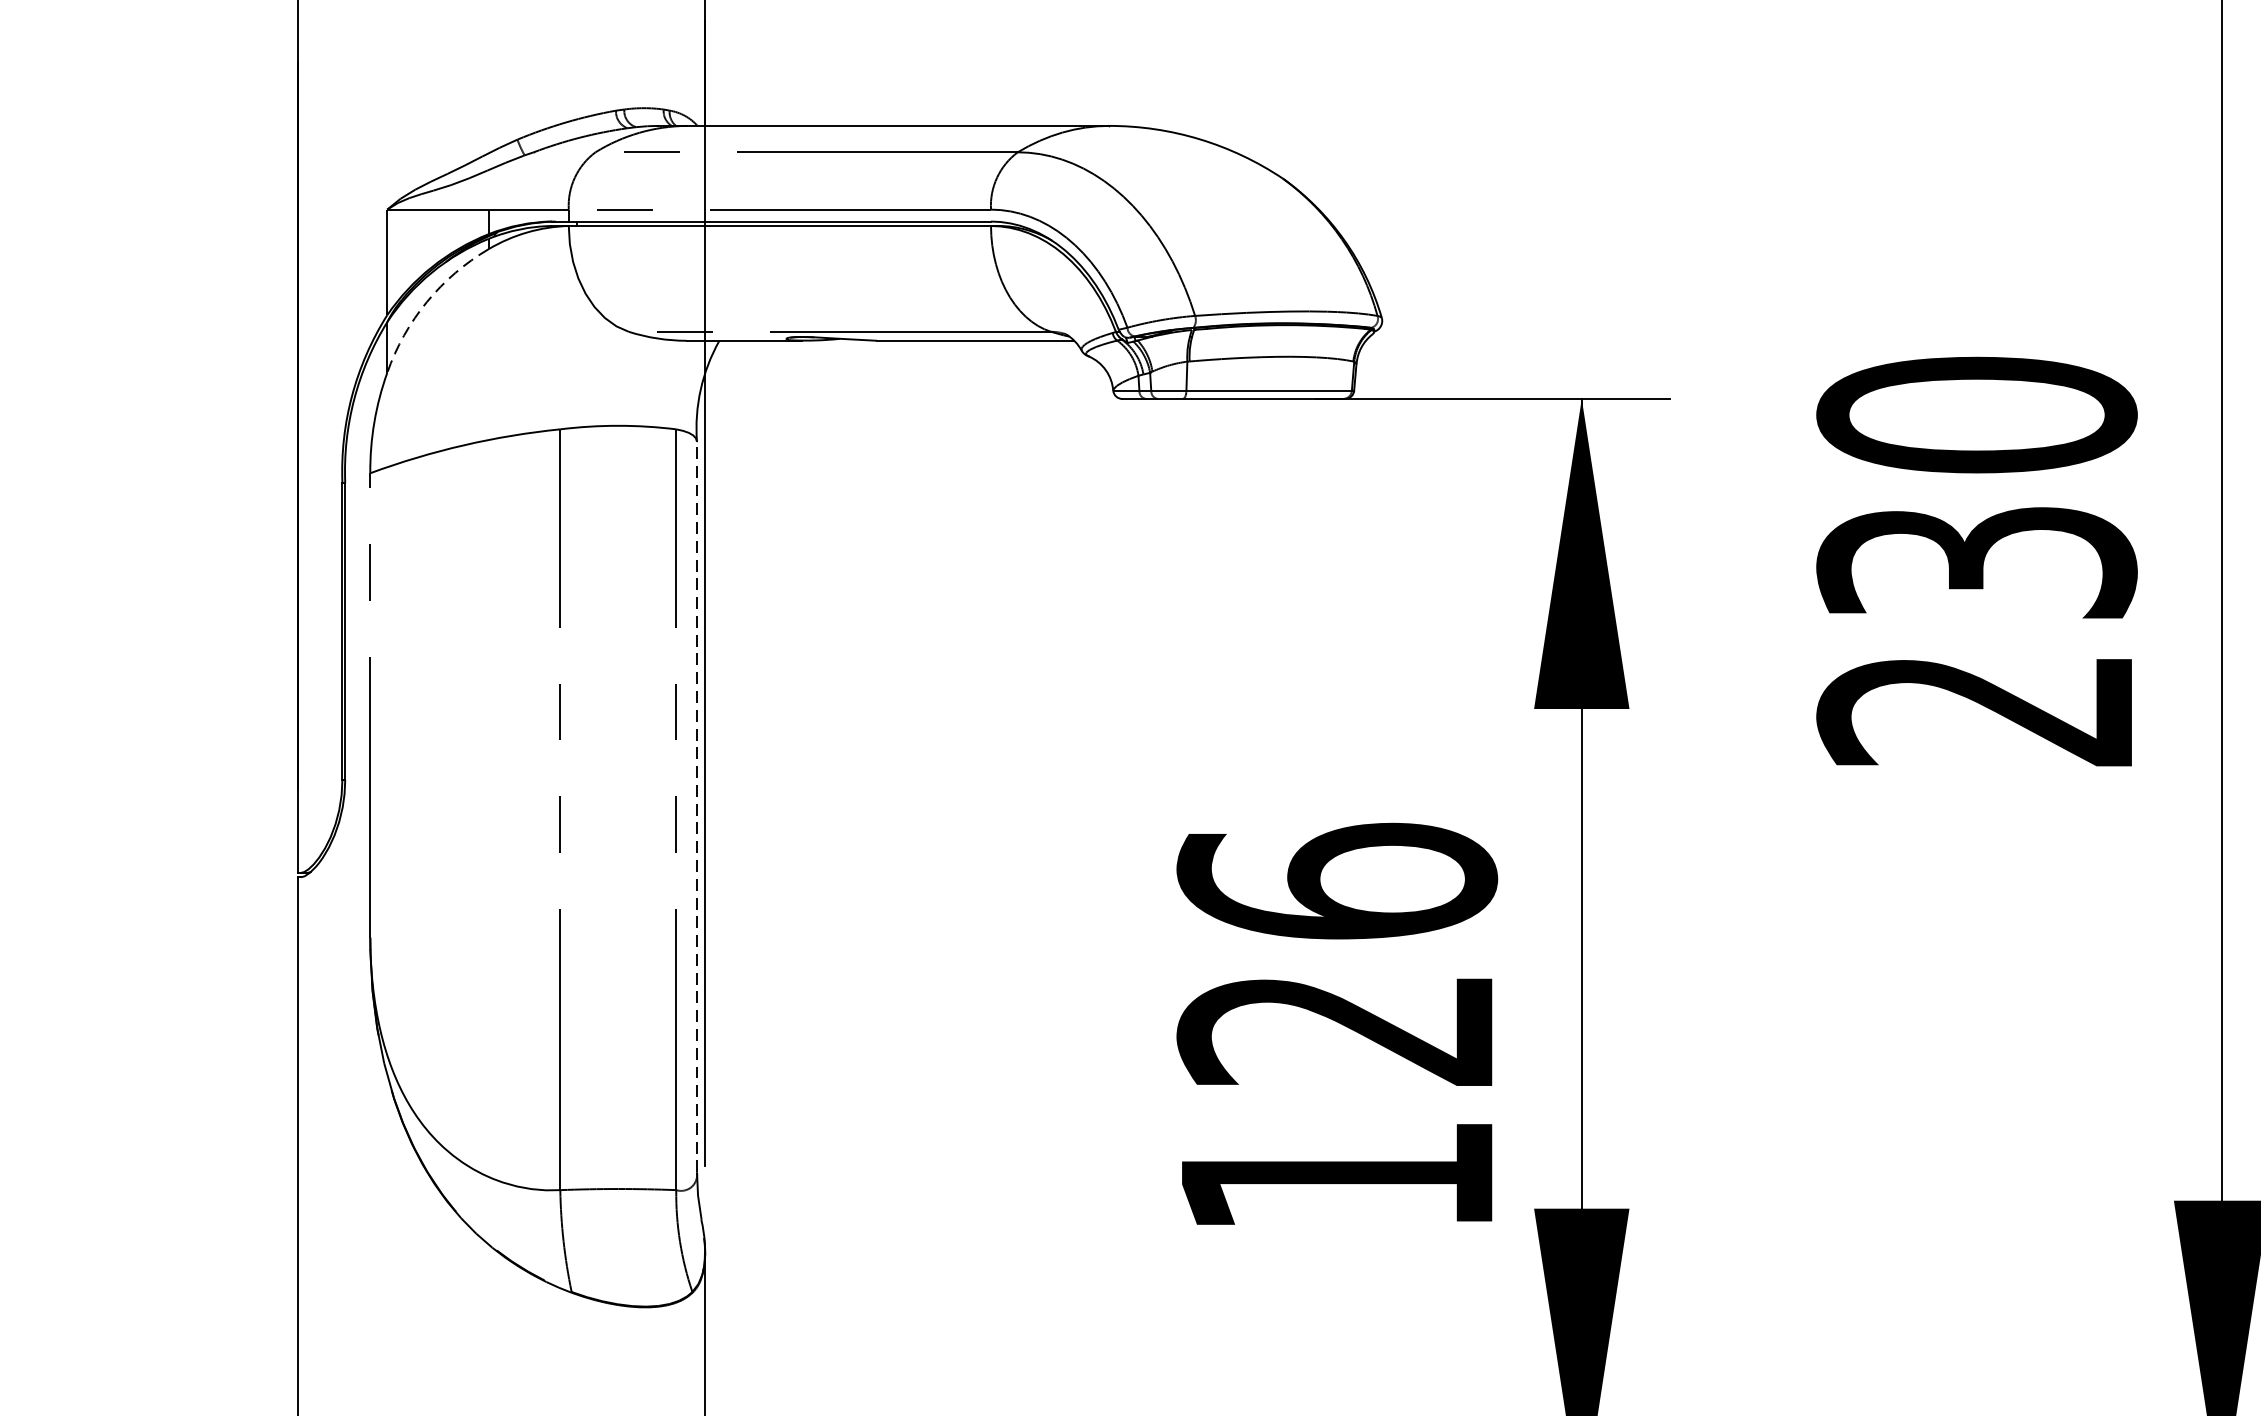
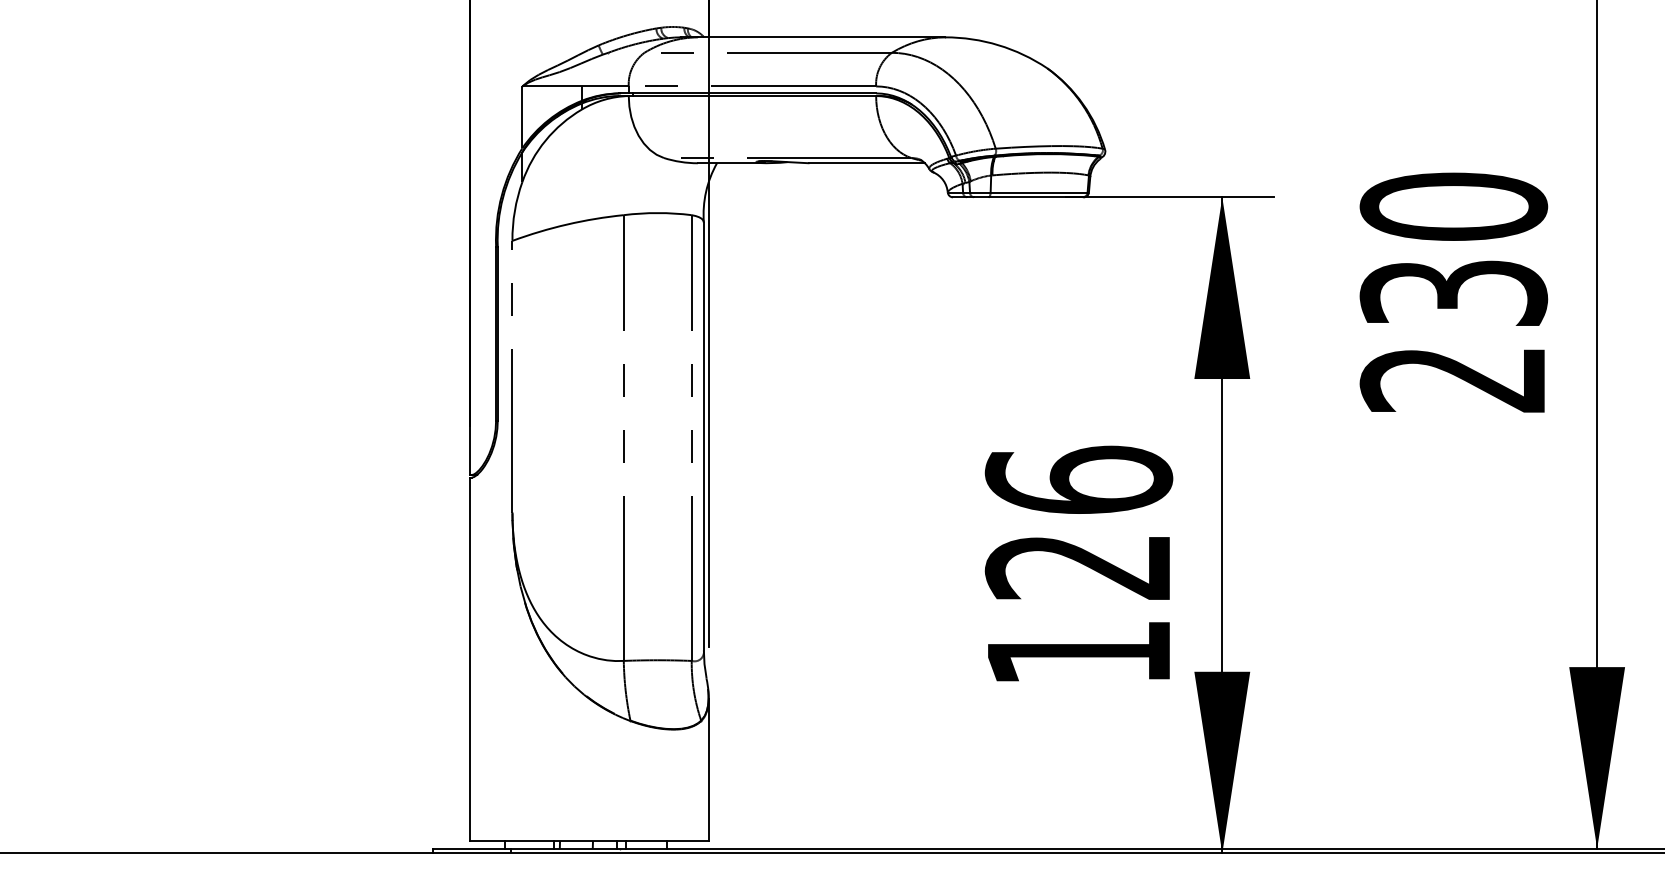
arc: (426, 301) -> (545, 140), dashed -> solid
line: (696, 807) -> (703, 436), dashed -> solid

